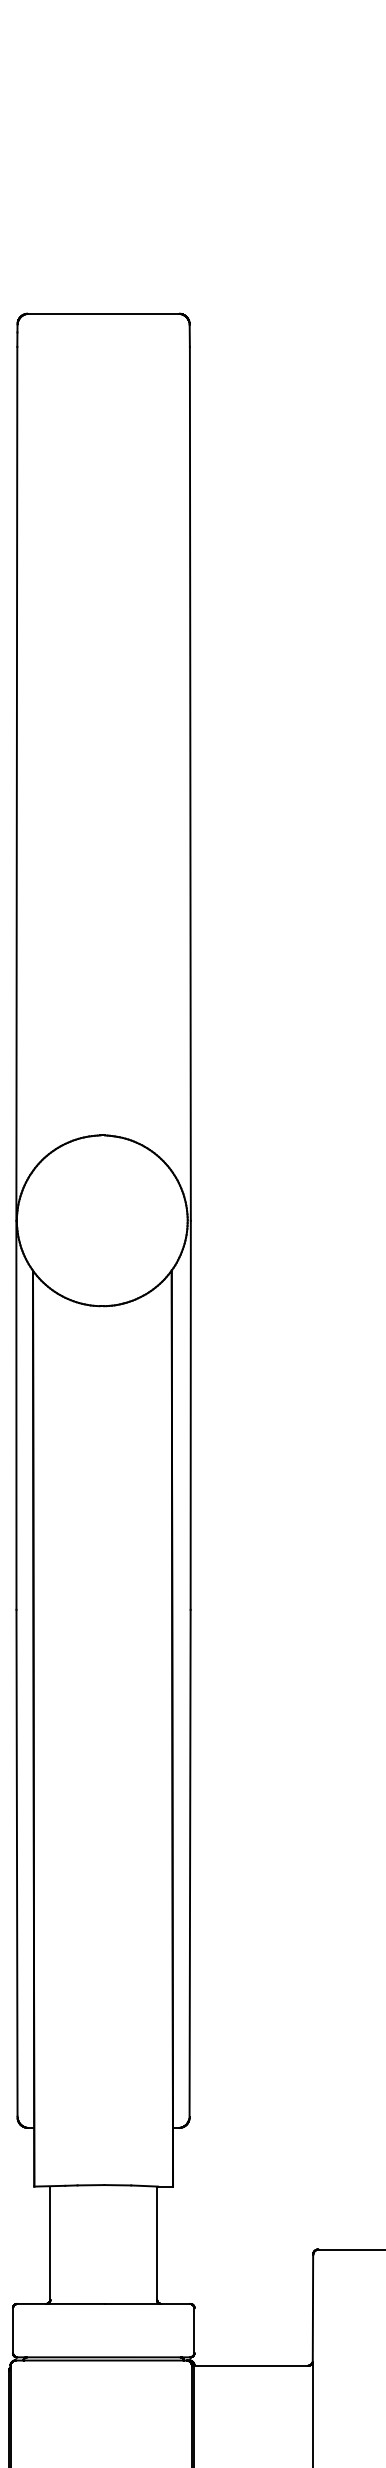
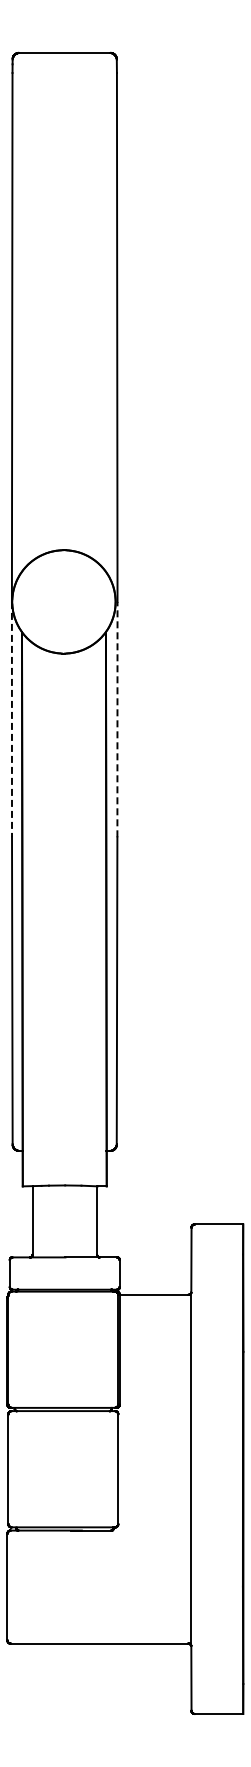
line: (15, 1415) -> (11, 719), solid -> dashed
line: (190, 1415) -> (117, 719), solid -> dashed

